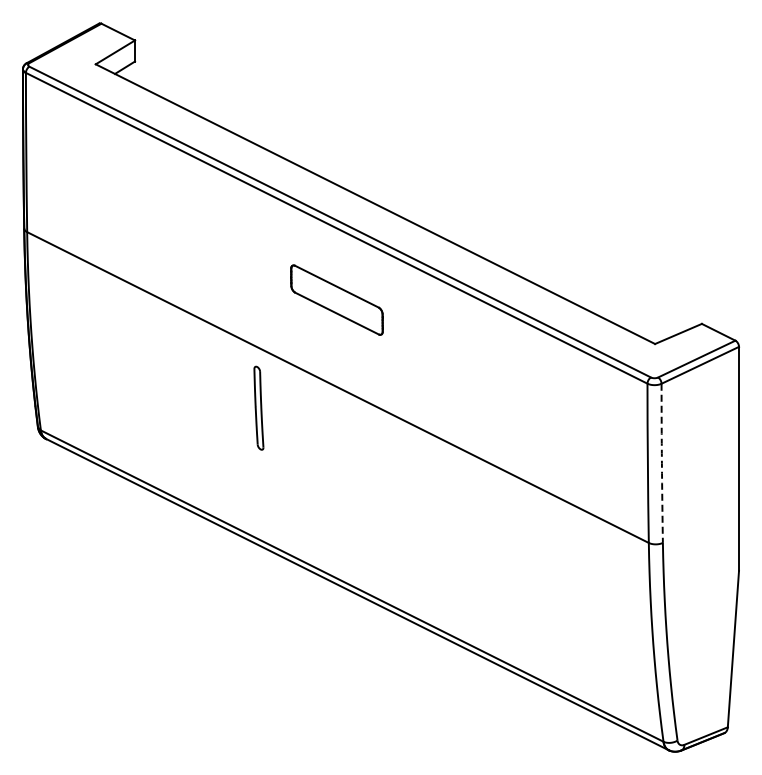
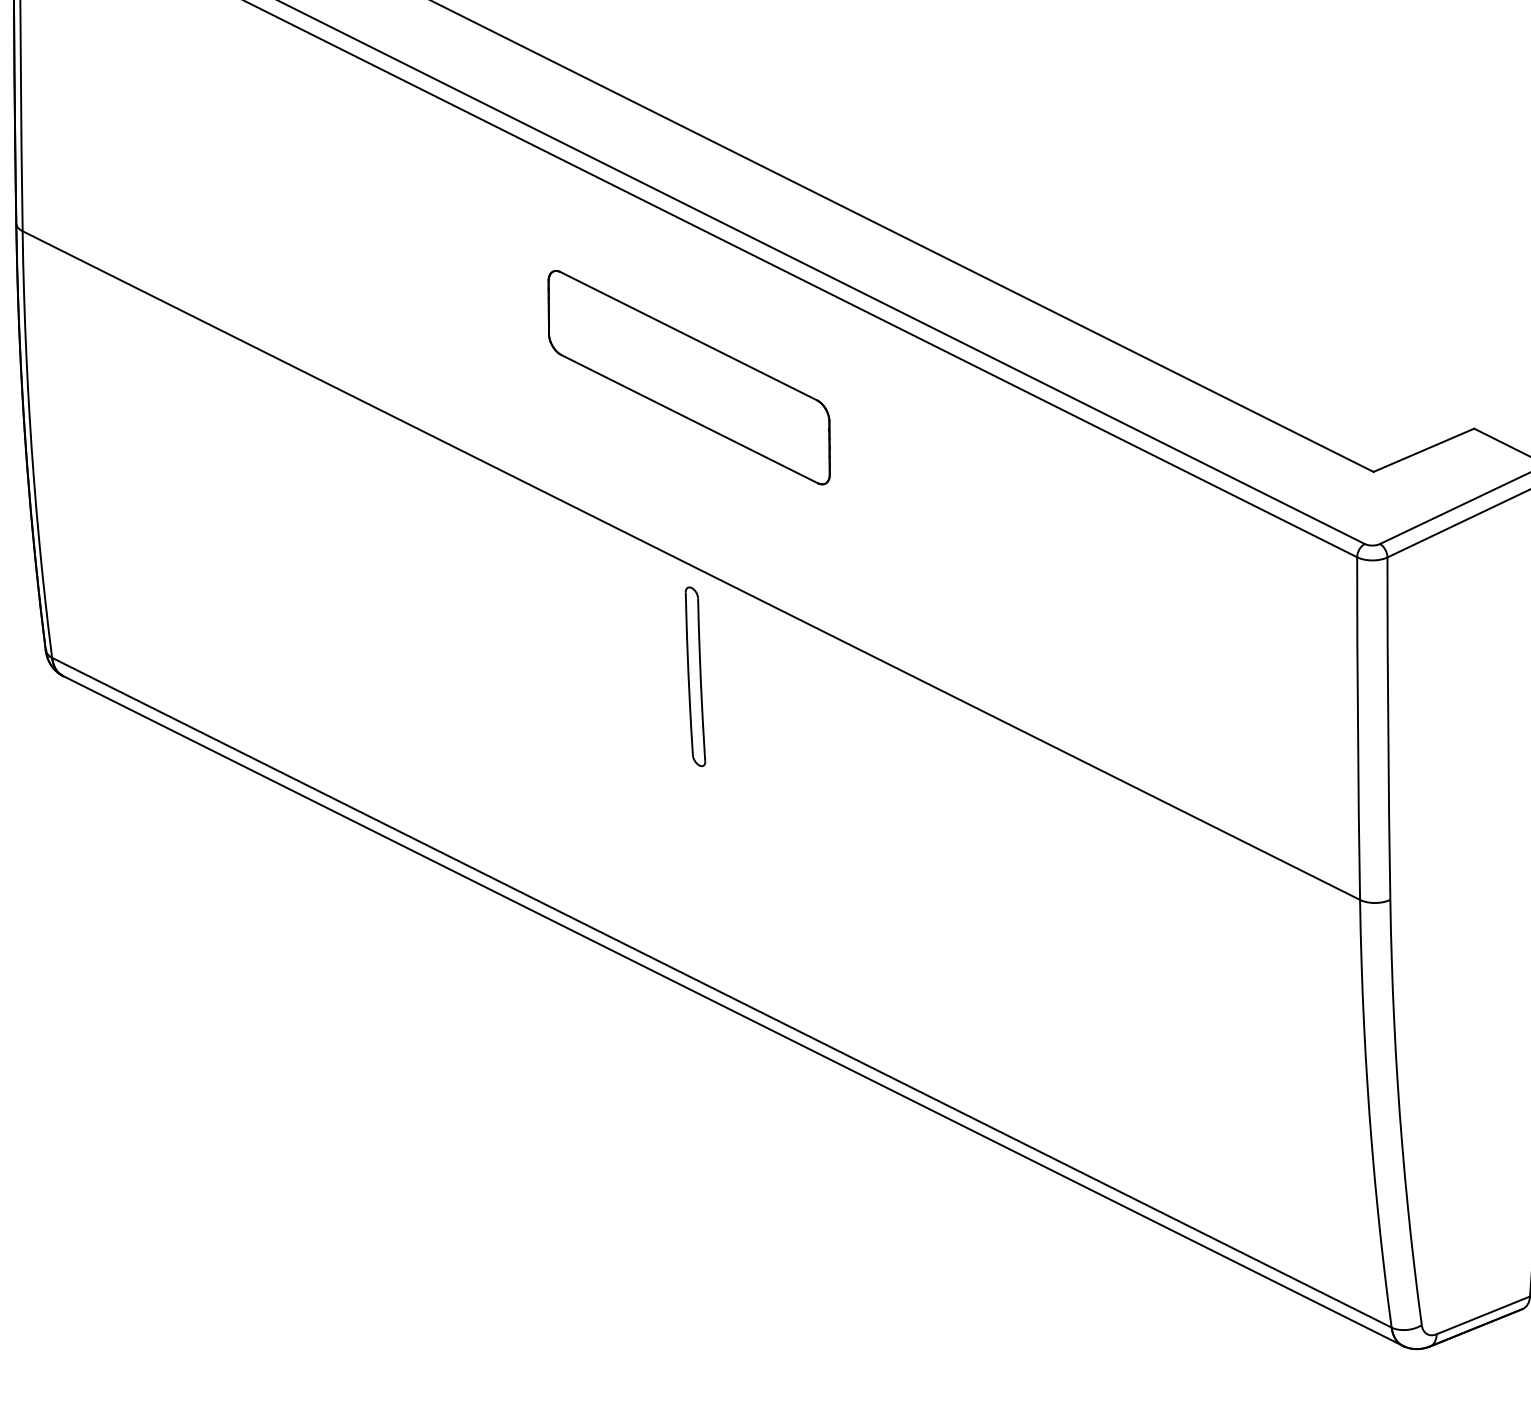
part: (336, 299) -> (688, 376), size x1.43
part: (258, 407) -> (694, 675), moved
arc: (661, 463) -> (1387, 728), dashed -> solid

